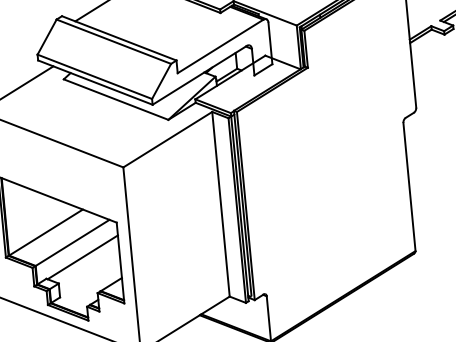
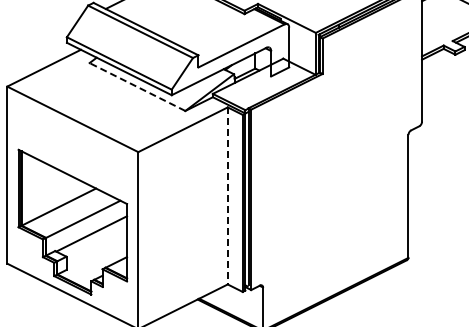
line: (116, 100) -> (137, 87), solid -> dashed
line: (220, 203) -> (227, 195), solid -> dashed

